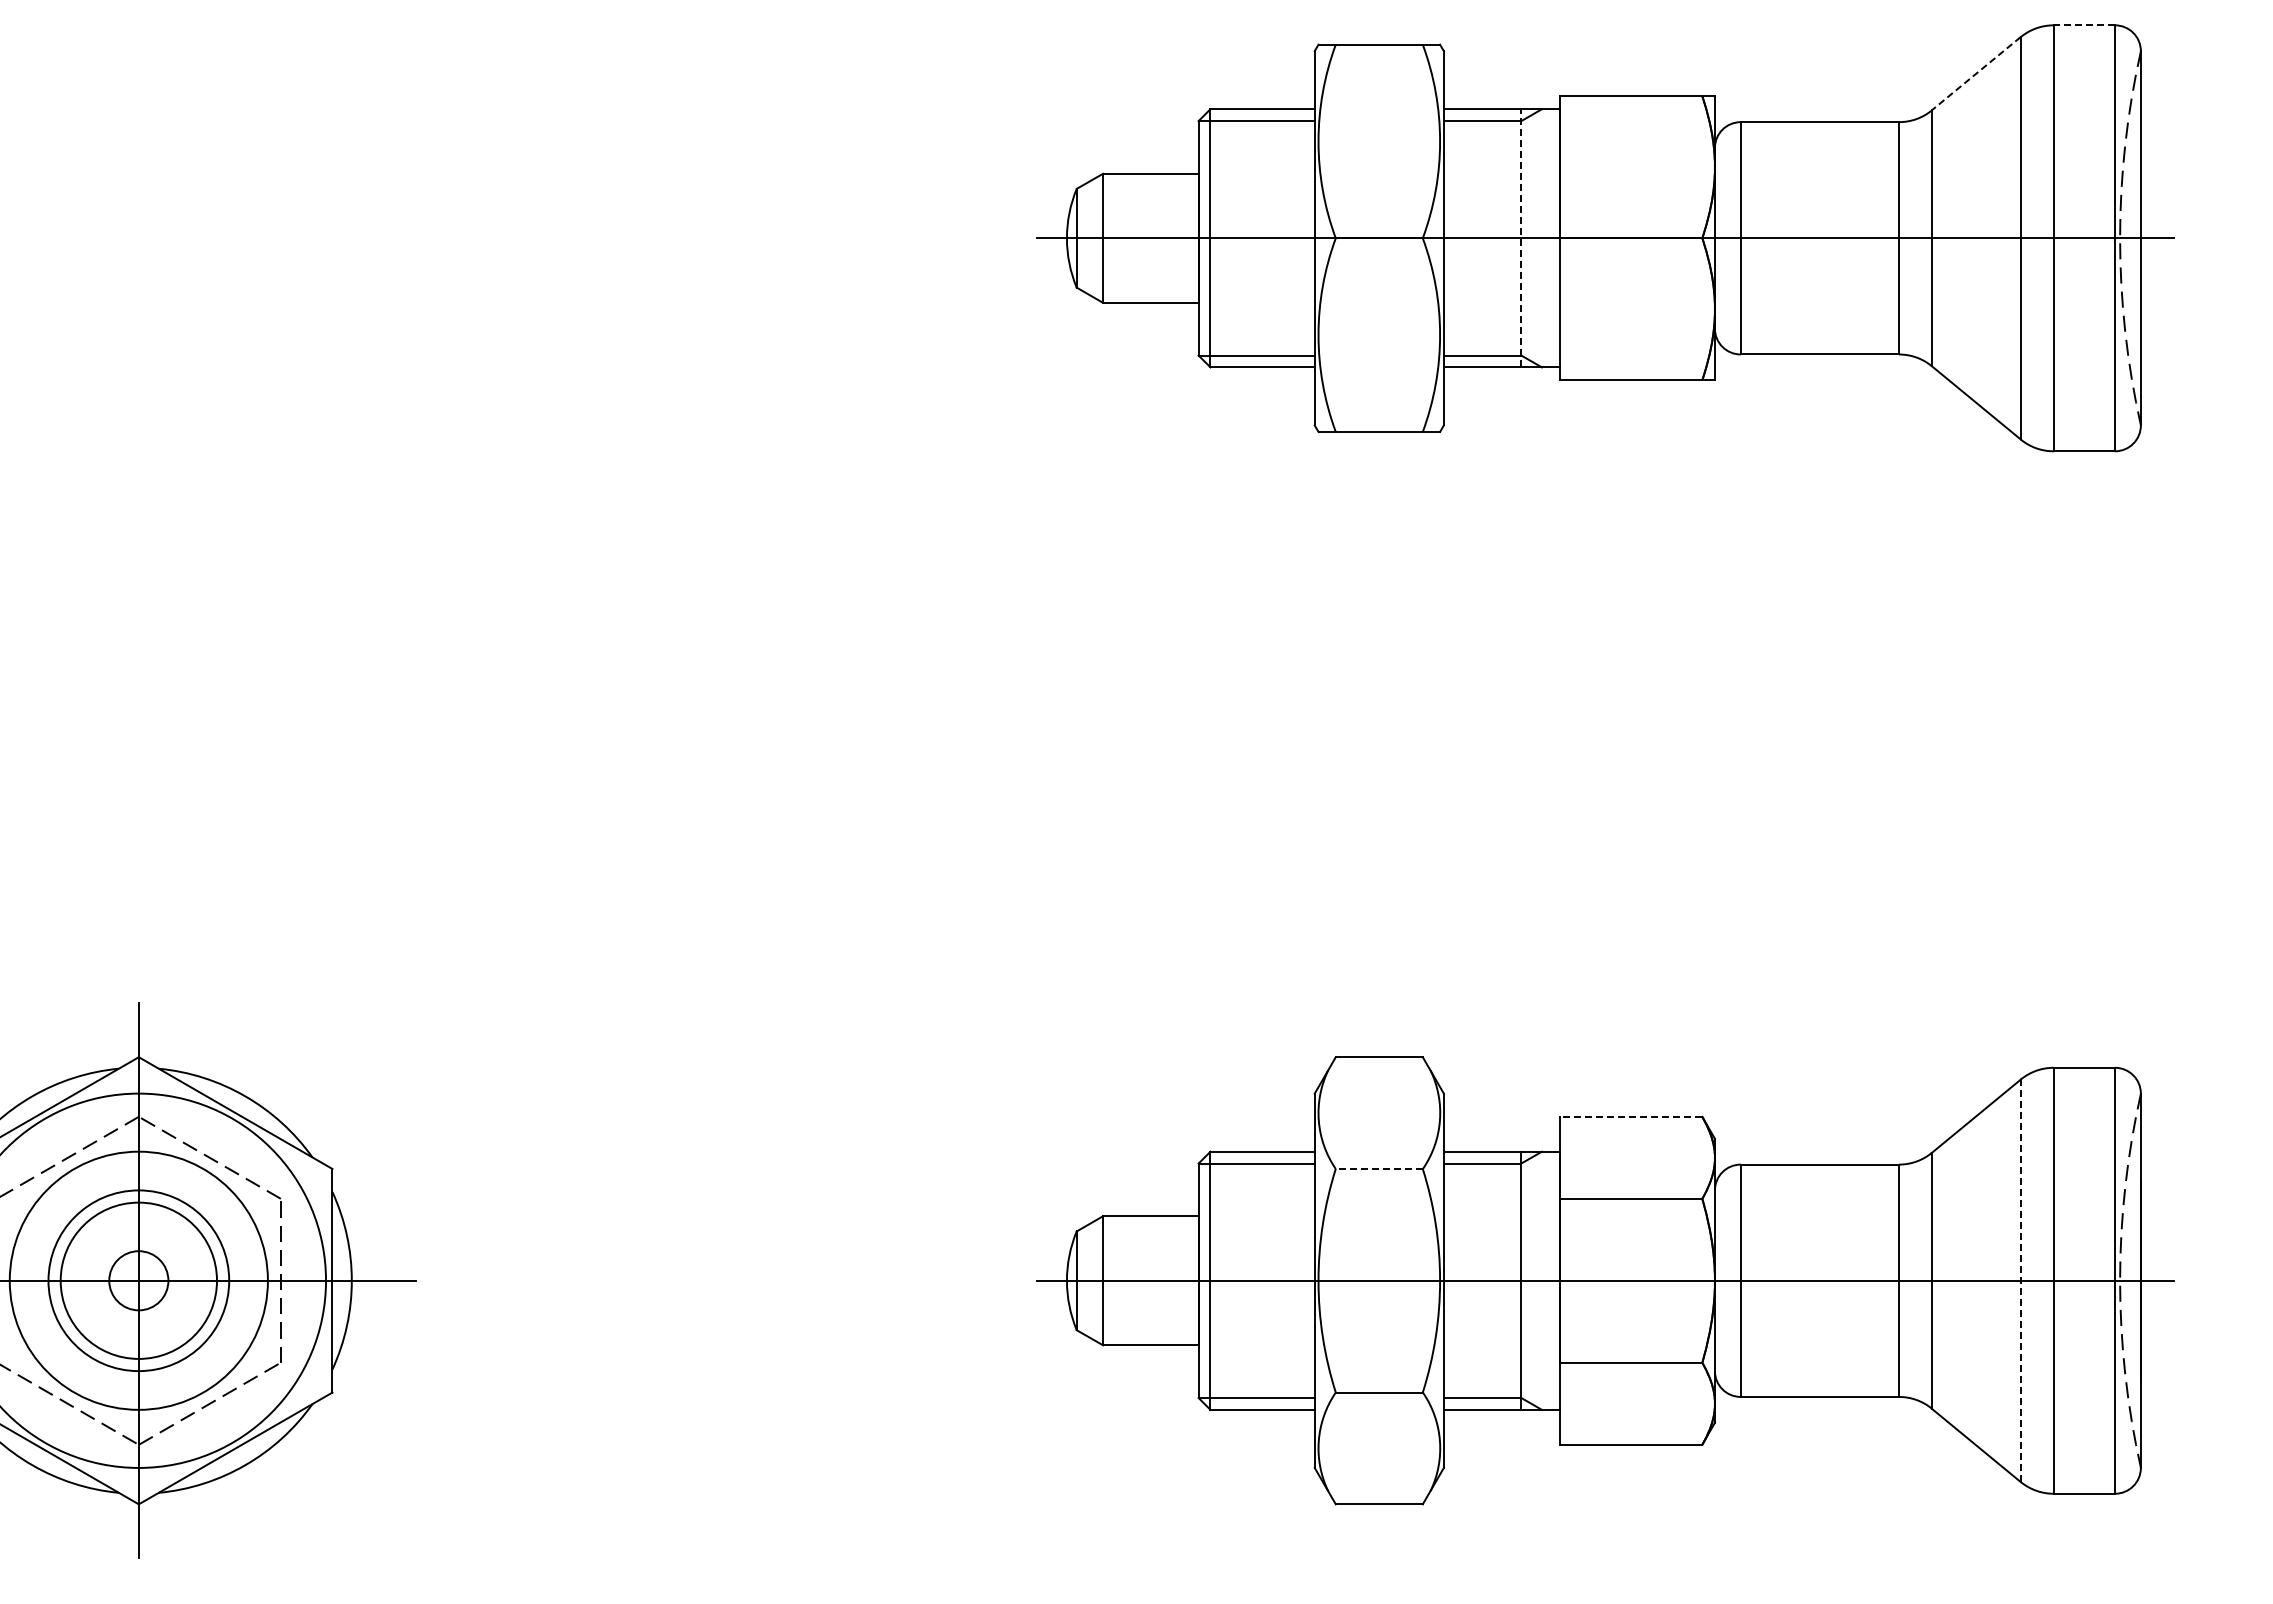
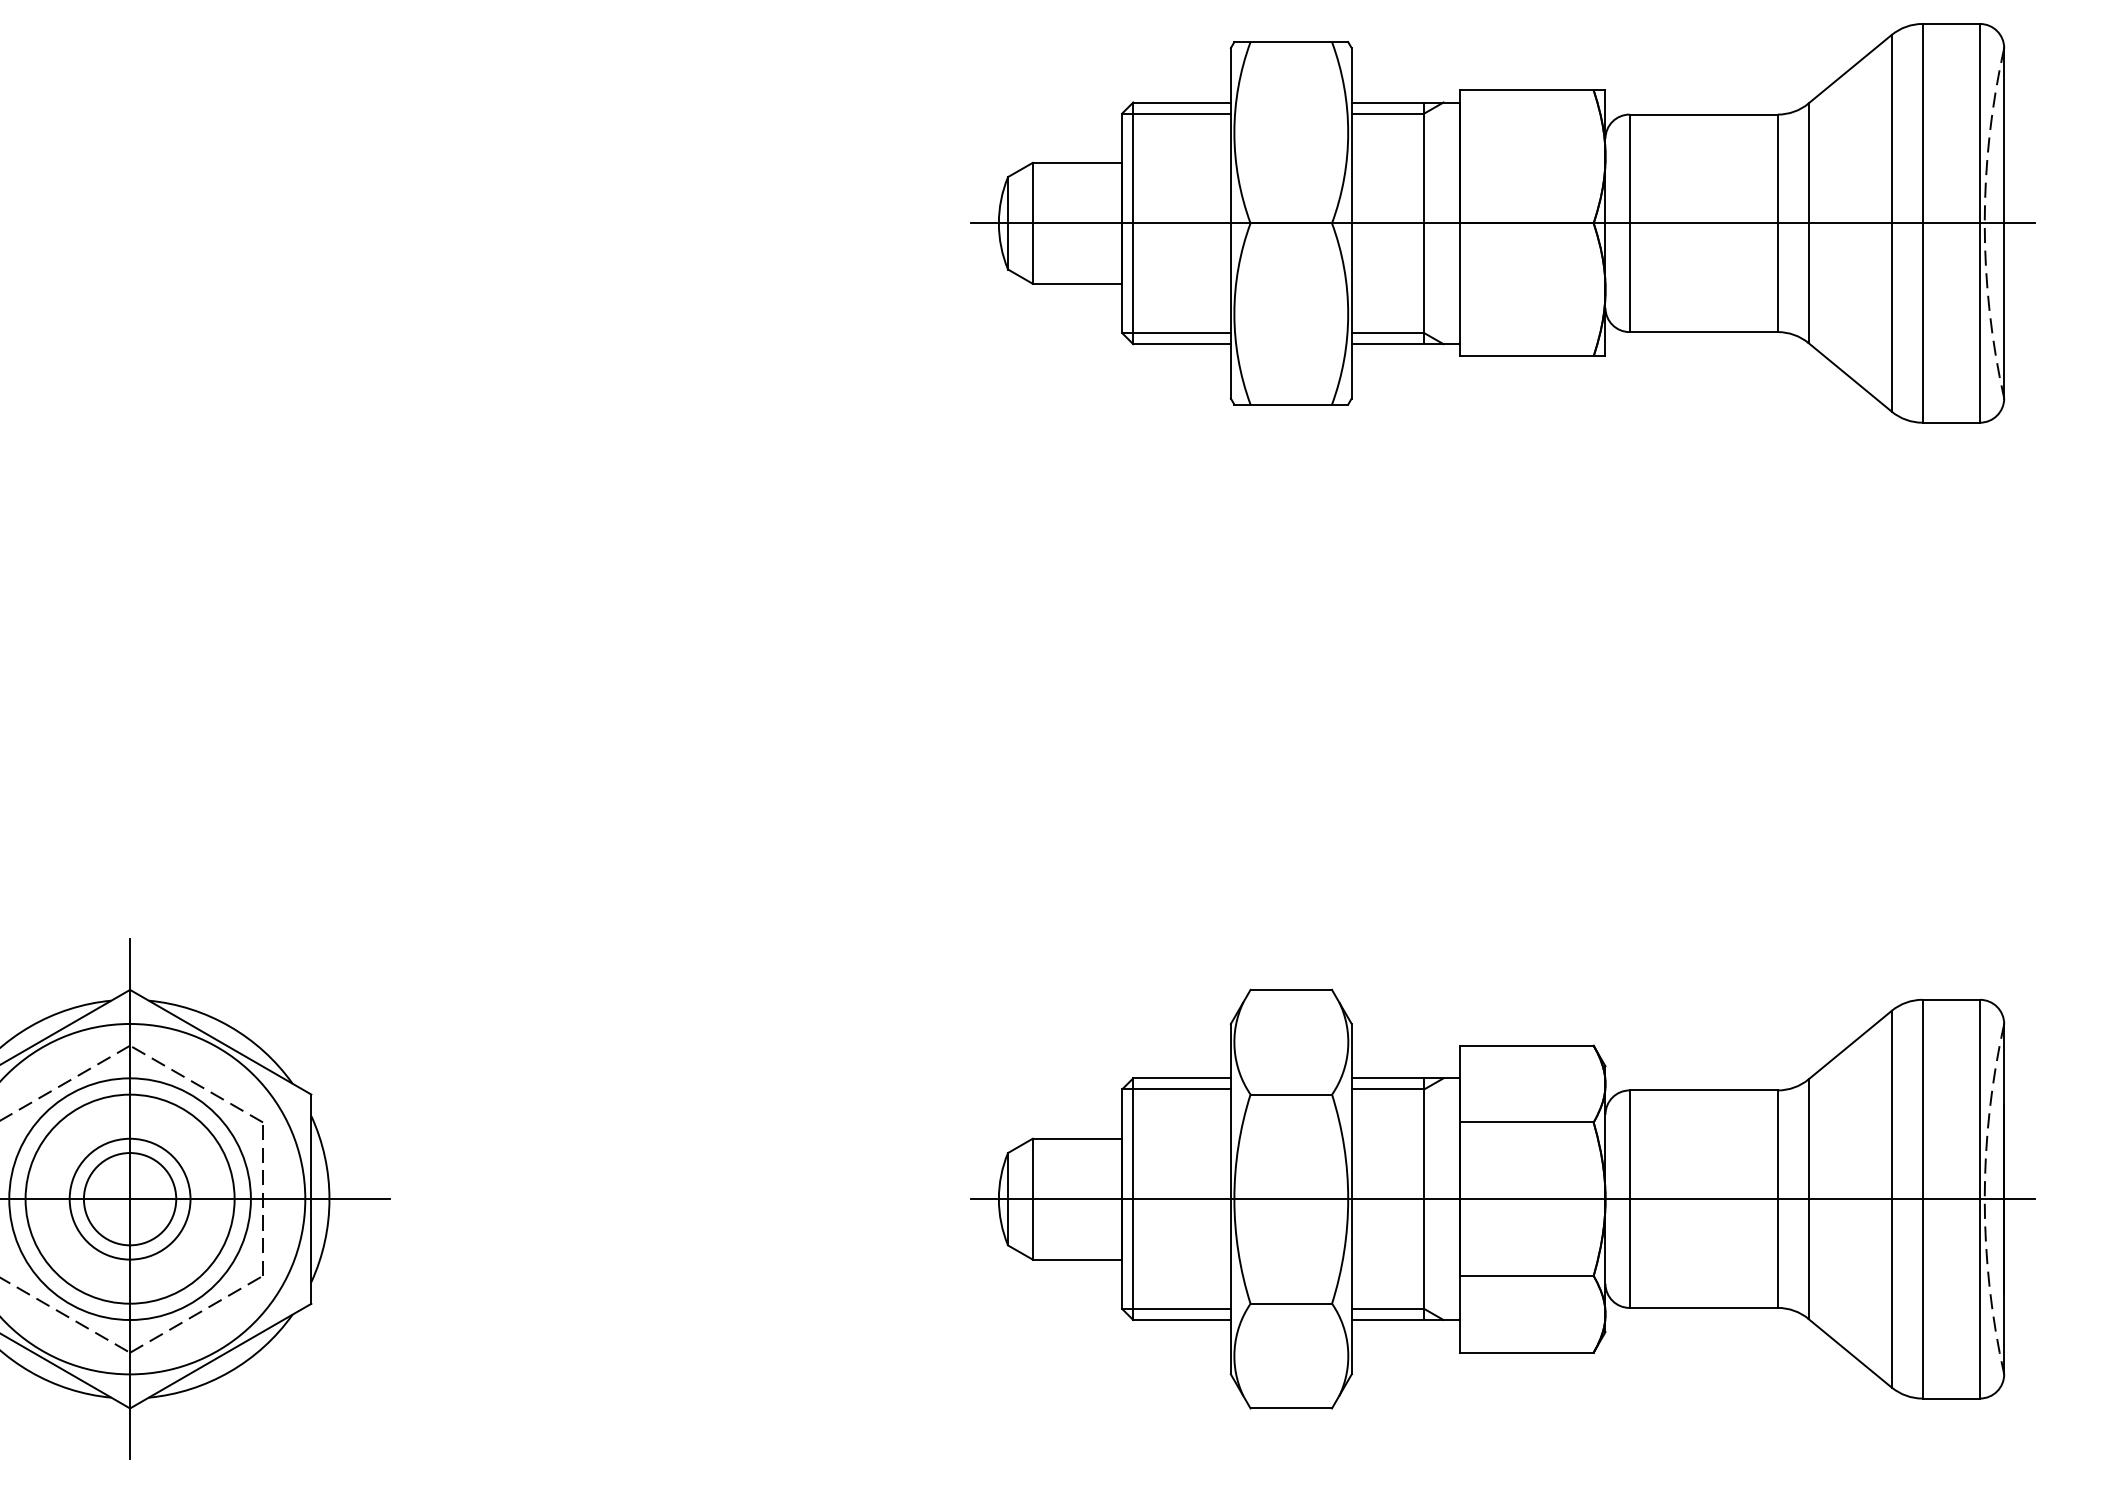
line: (2084, 25) -> (1951, 24), dashed -> solid
line: (1976, 73) -> (1850, 69), dashed -> solid
line: (1521, 237) -> (1424, 222), dashed -> solid
line: (1630, 1116) -> (1526, 1045), dashed -> solid
line: (1378, 1168) -> (1290, 1094), dashed -> solid
circle: (138, 1280) -> (129, 1198), size x0.71
circle: (138, 1280) -> (129, 1198), size x1.43
circle: (138, 1280) -> (129, 1198), size x1.67
line: (2020, 1280) -> (1891, 1198), dashed -> solid

